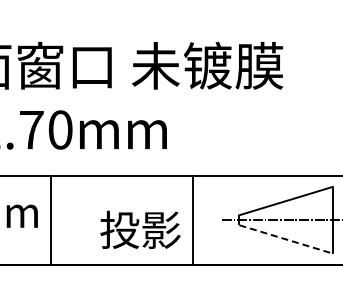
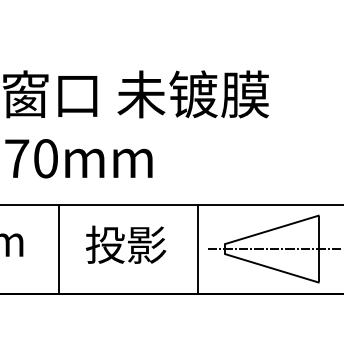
line: (51, 219) -> (58, 248), moved
line: (192, 219) -> (198, 248), moved
text: (139, 229) -> (125, 244), moved
line: (285, 239) -> (271, 268), dashed -> solid

